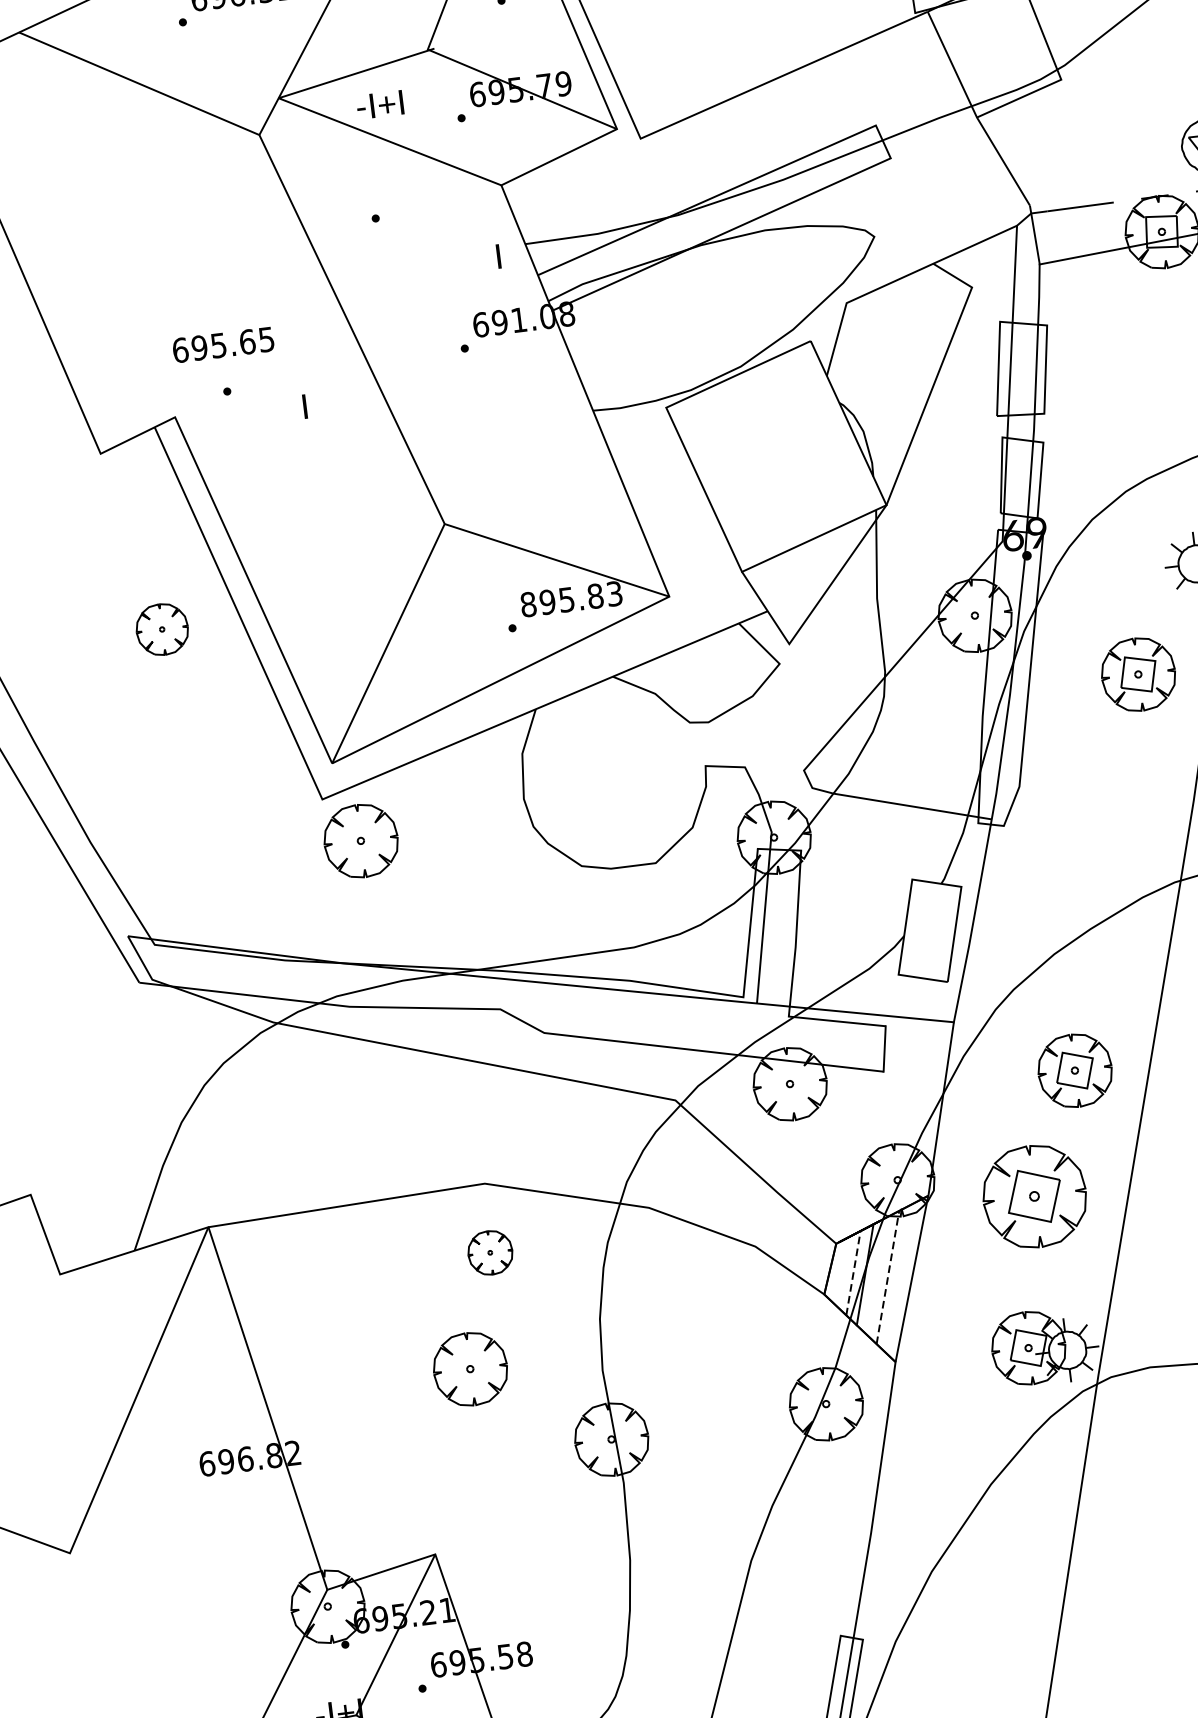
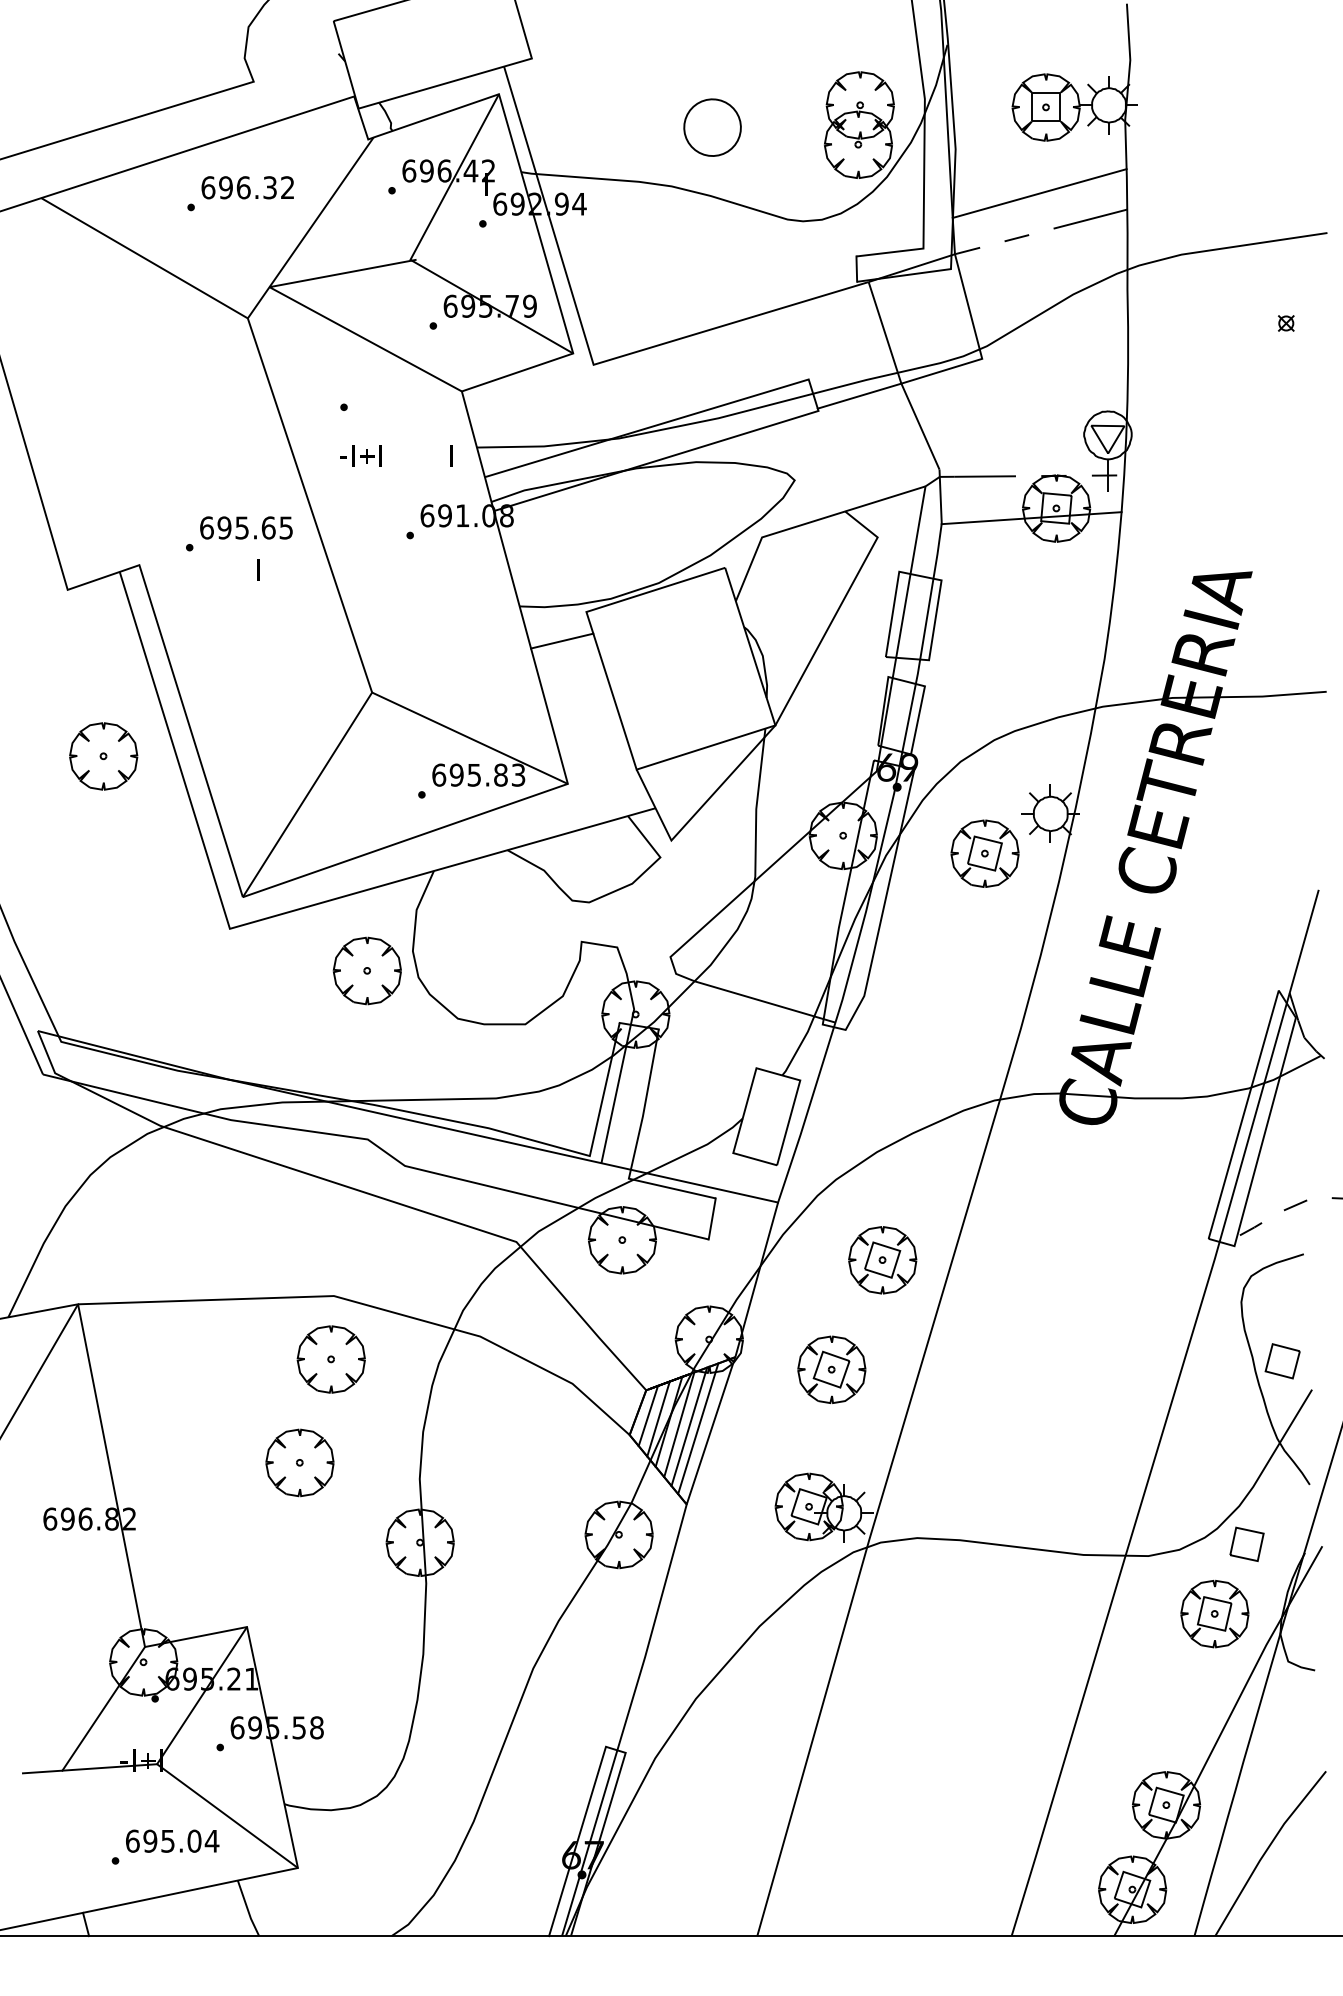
text: (379, 104) -> (360, 455), moved
line: (933, 136) -> (859, 395), added
text: (223, 344) -> (246, 527), moved
line: (644, 441) -> (562, 640), added
text: (528, 603) -> (439, 774), 895.83 -> 695.83
part: (162, 629) -> (103, 756), size x1.43
part: (1137, 674) -> (984, 853), moved
part: (360, 840) -> (366, 970), moved
part: (1034, 1196) -> (831, 1369), size x0.71
part: (489, 1252) -> (330, 1359), size x1.67
line: (842, 1270) -> (648, 1415), added
line: (853, 1272) -> (658, 1418), dashed -> solid
line: (876, 1276) -> (679, 1424), added
line: (888, 1277) -> (689, 1426), dashed -> solid
line: (898, 1278) -> (698, 1428), added

